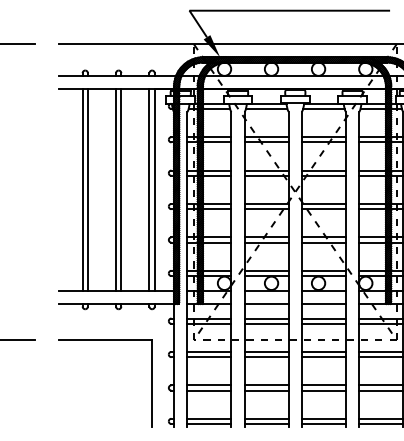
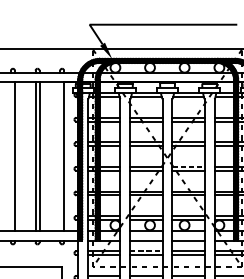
line: (82, 189) -> (10, 156), removed
line: (149, 189) -> (60, 156), removed
line: (323, 203) -> (188, 166), solid -> dashed
line: (266, 318) -> (146, 251), solid -> dashed

